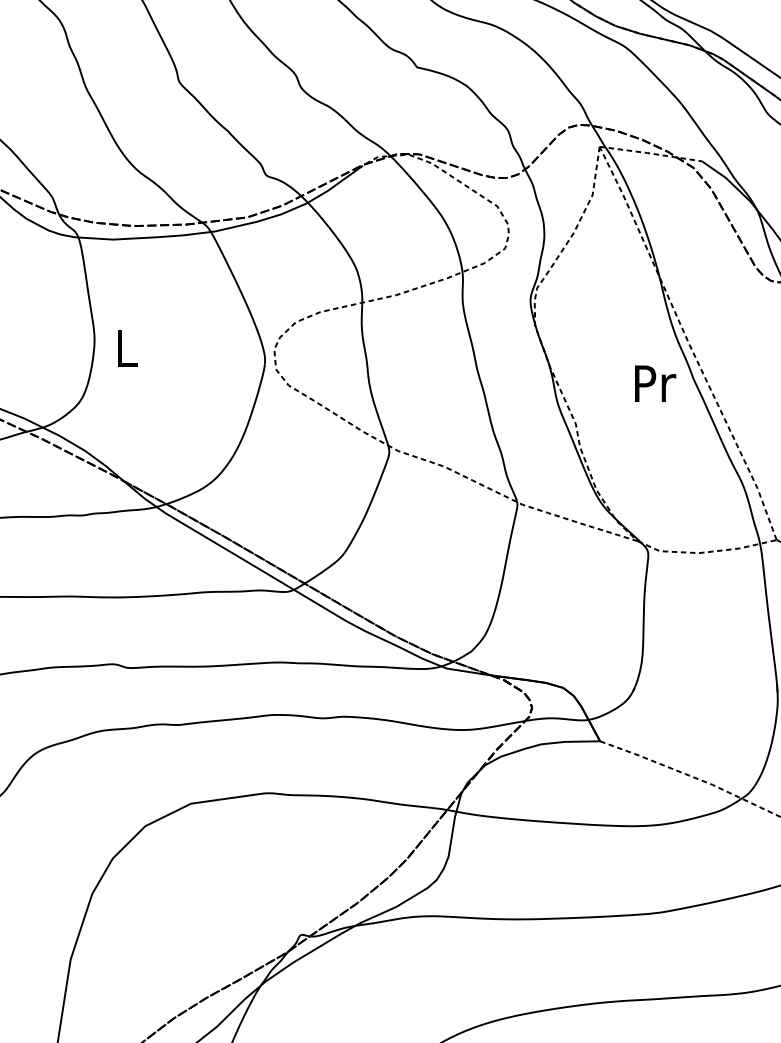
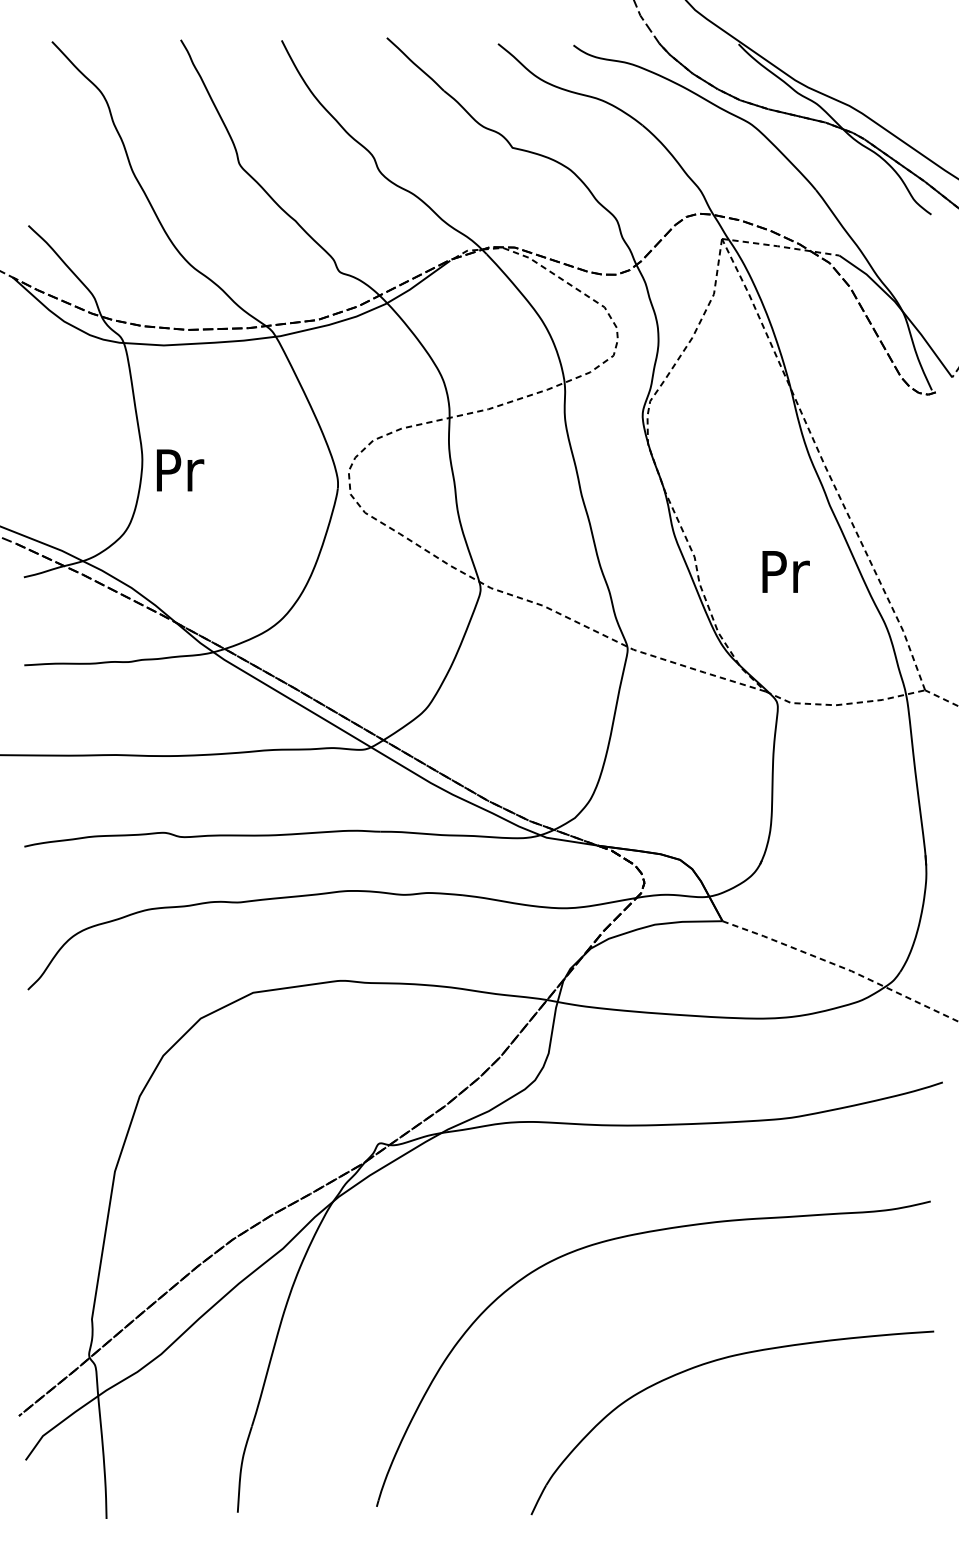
text: (127, 348) -> (180, 470), L -> Pr
text: (654, 383) -> (785, 571), moved

